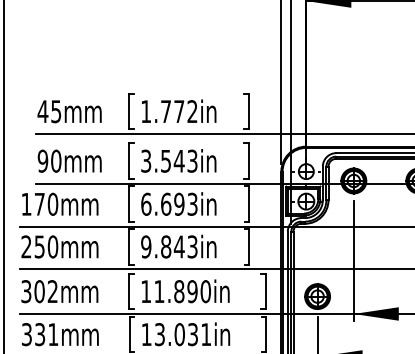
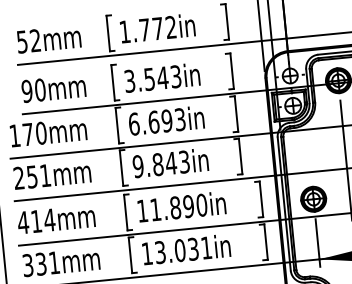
text: (49, 111) -> (28, 41), 45mm -> 52mm
text: (52, 246) -> (44, 175), 250mm -> 251mm
text: (39, 291) -> (36, 221), 302mm -> 414mm

